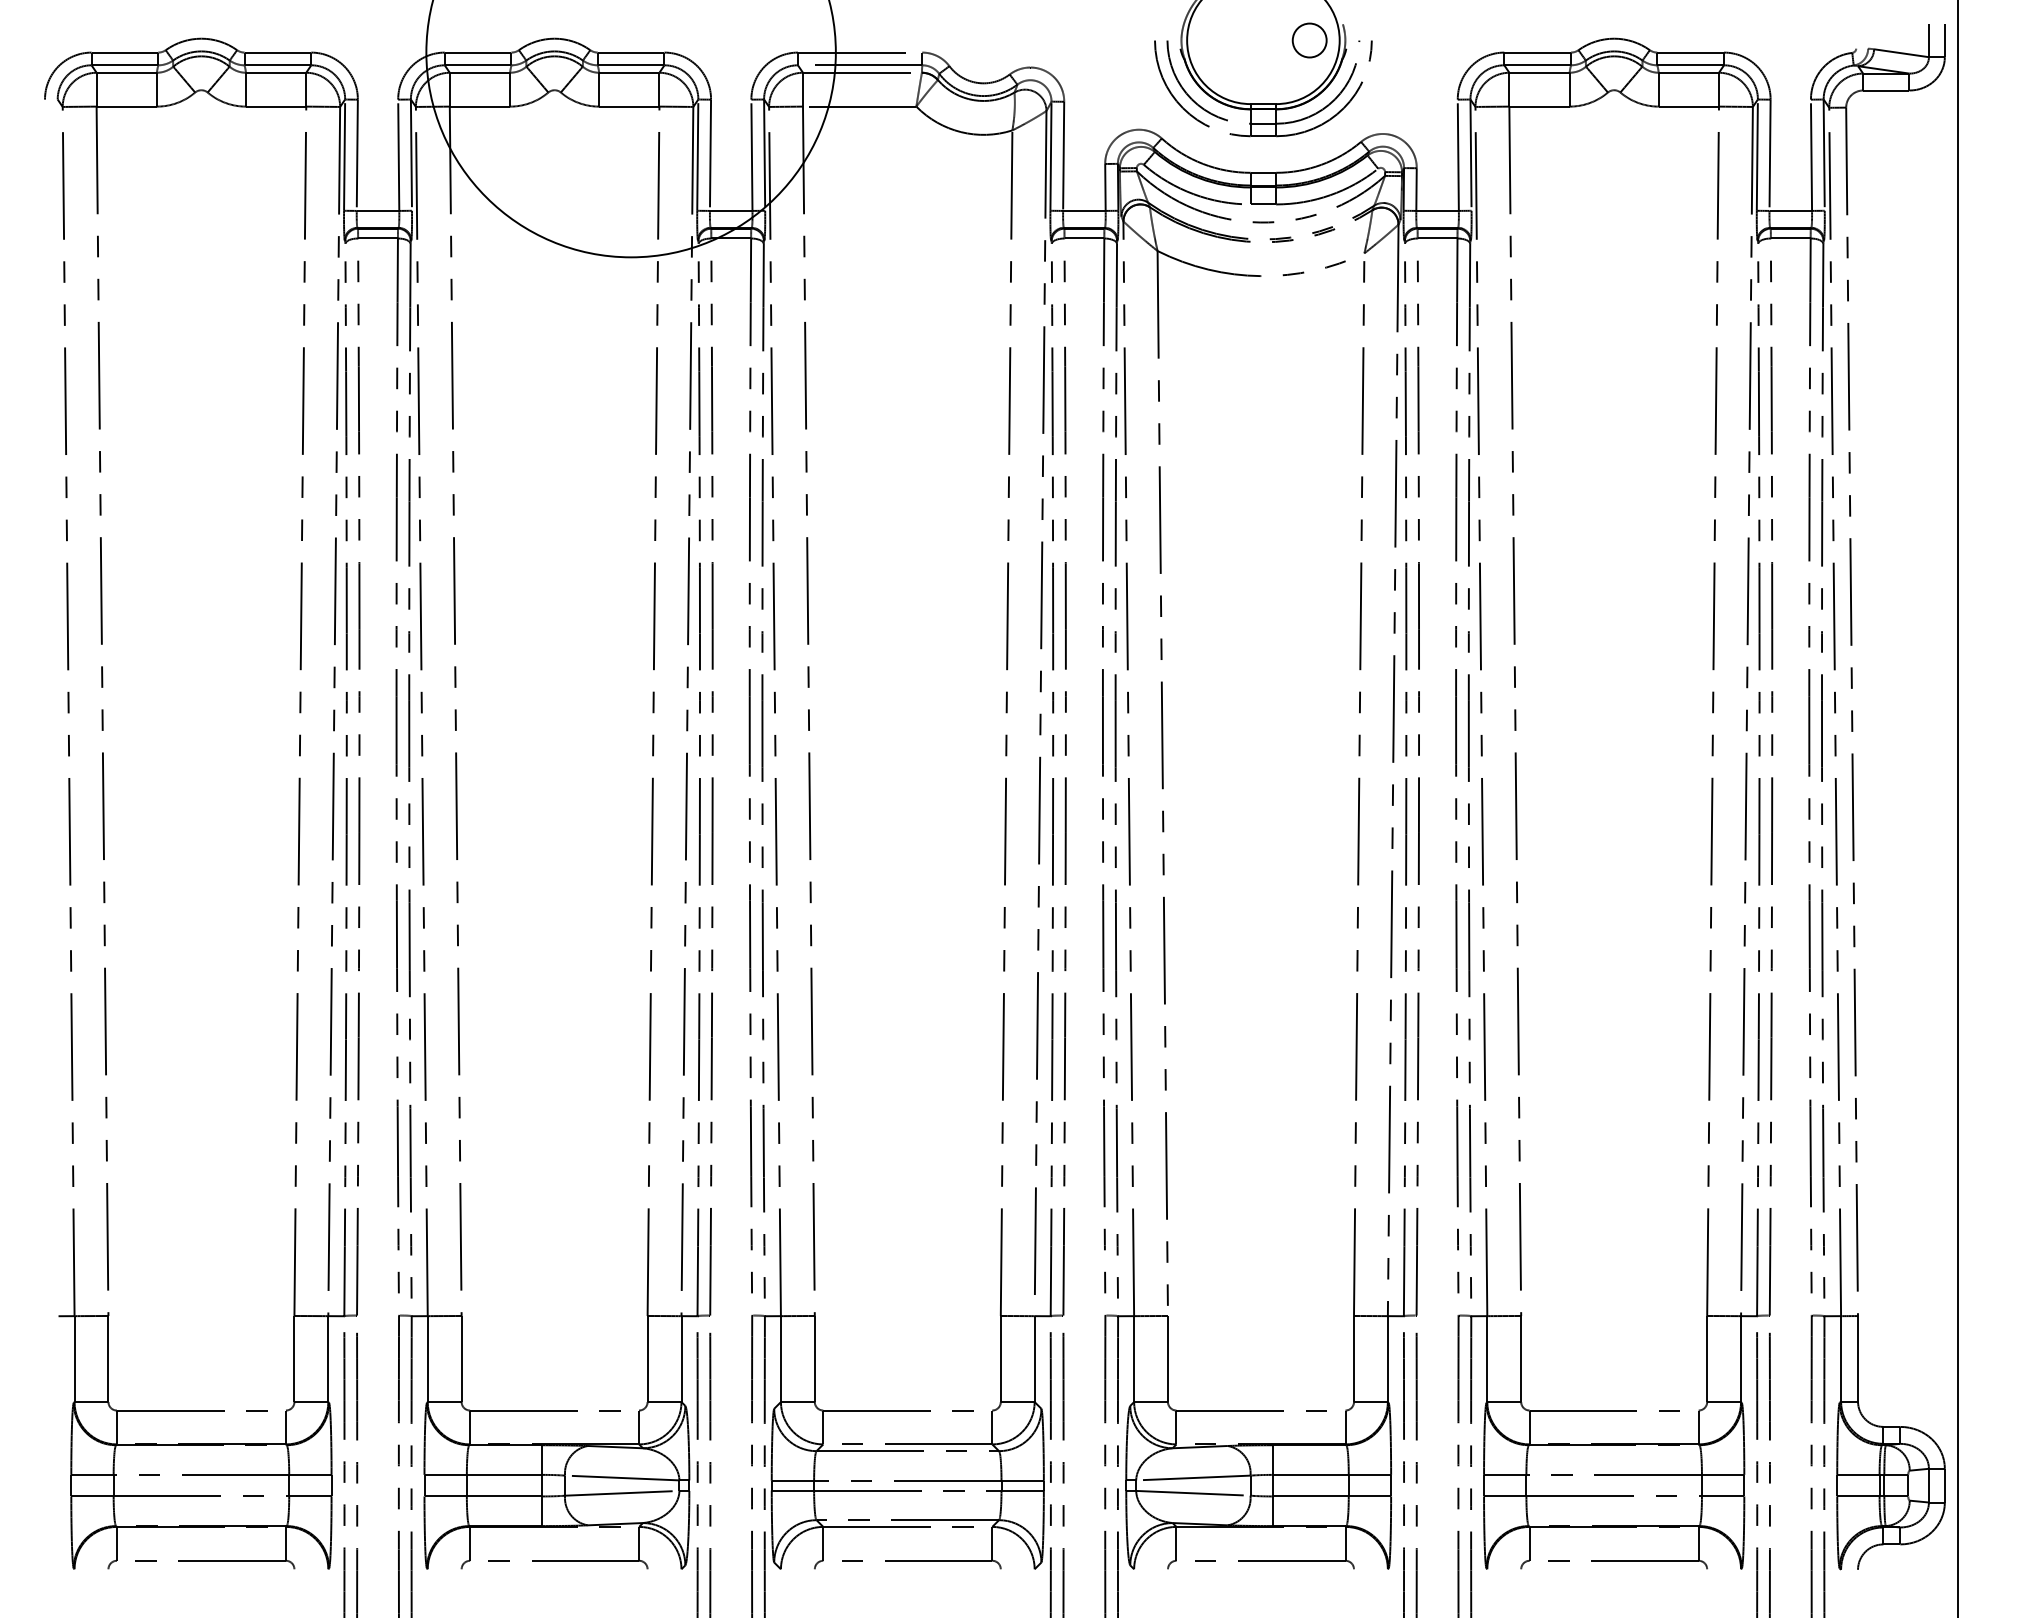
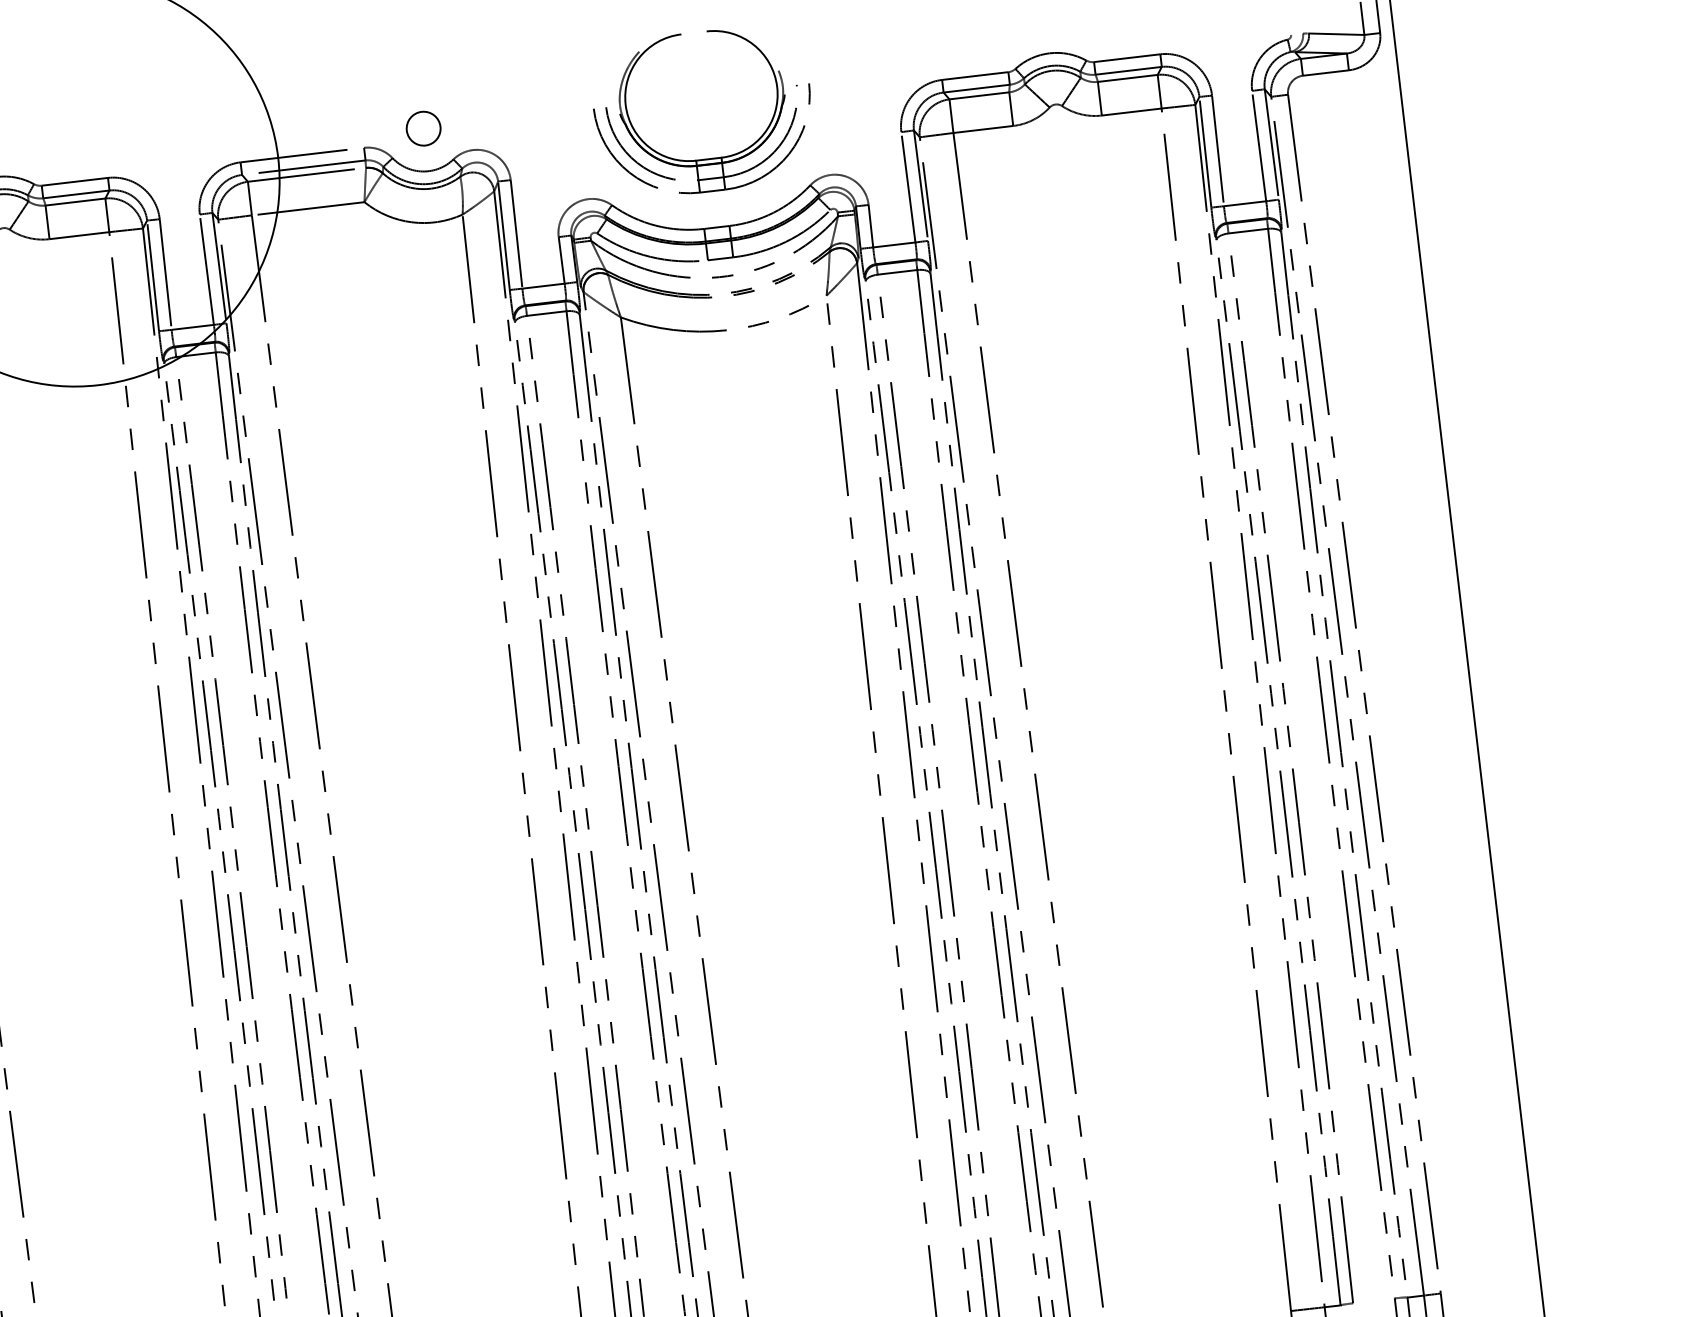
circle: (1309, 40) -> (423, 128), moved

